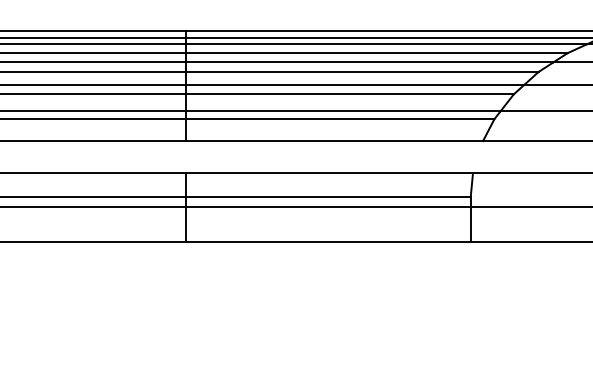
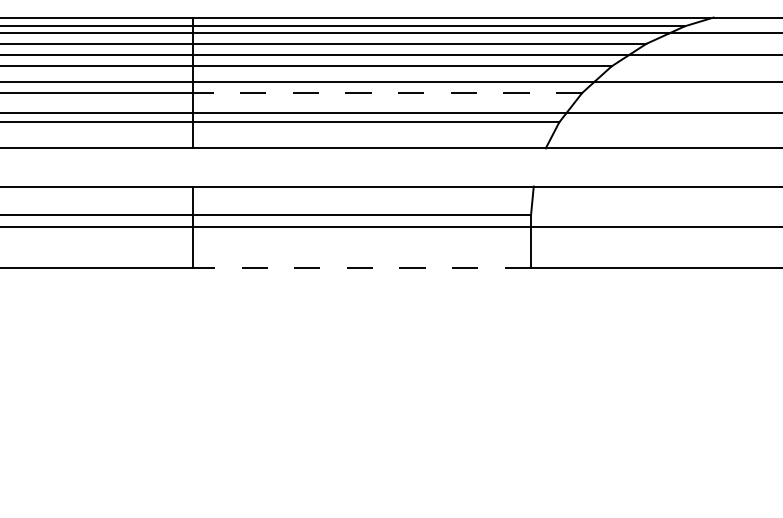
line: (350, 94) -> (387, 92), solid -> dashed
line: (328, 241) -> (361, 267), solid -> dashed

